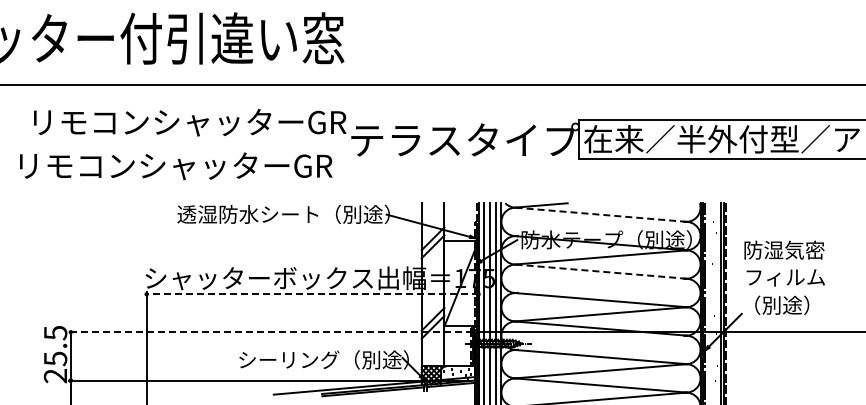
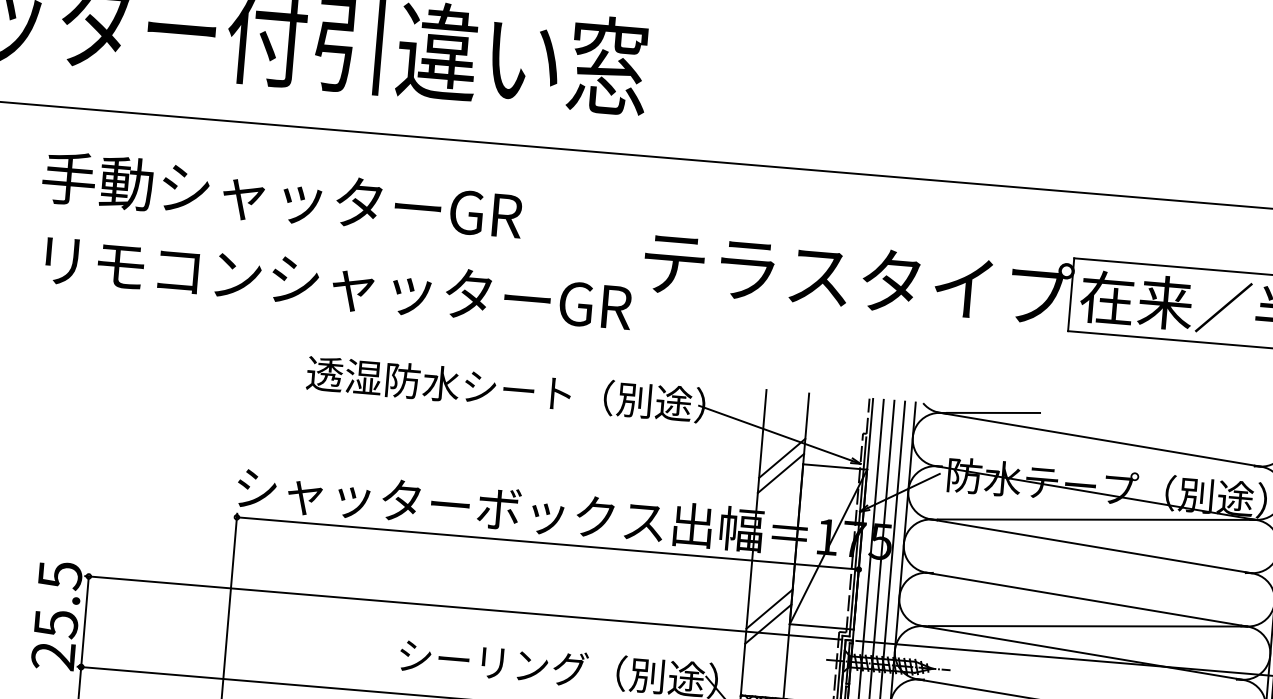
text: (187, 122) -> (340, 201), リモコンシャッターGR -> 手動シャッターGR
text: (176, 166) -> (339, 284), moved
line: (599, 214) -> (1097, 439), dashed -> solid
line: (599, 271) -> (1088, 545), dashed -> solid
line: (312, 294) -> (547, 543), dashed -> solid
line: (270, 332) -> (462, 608), dashed -> solid

